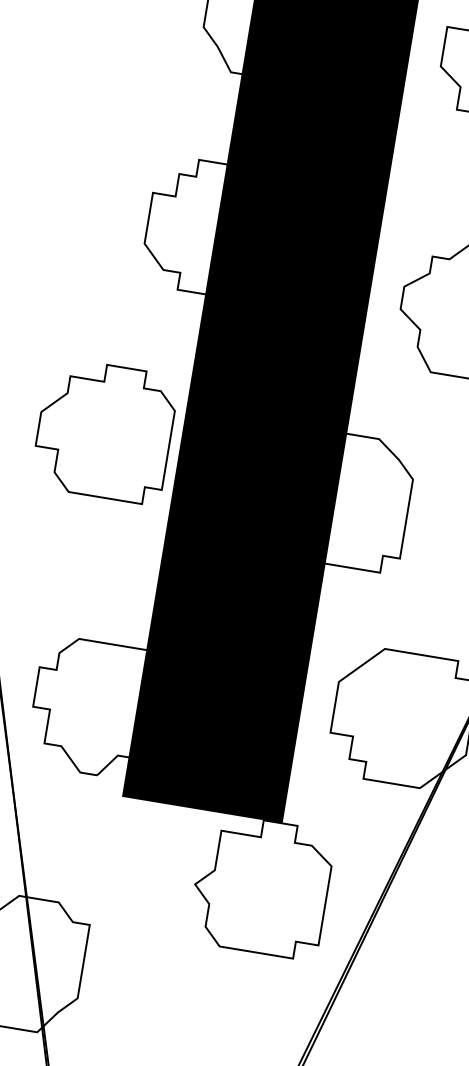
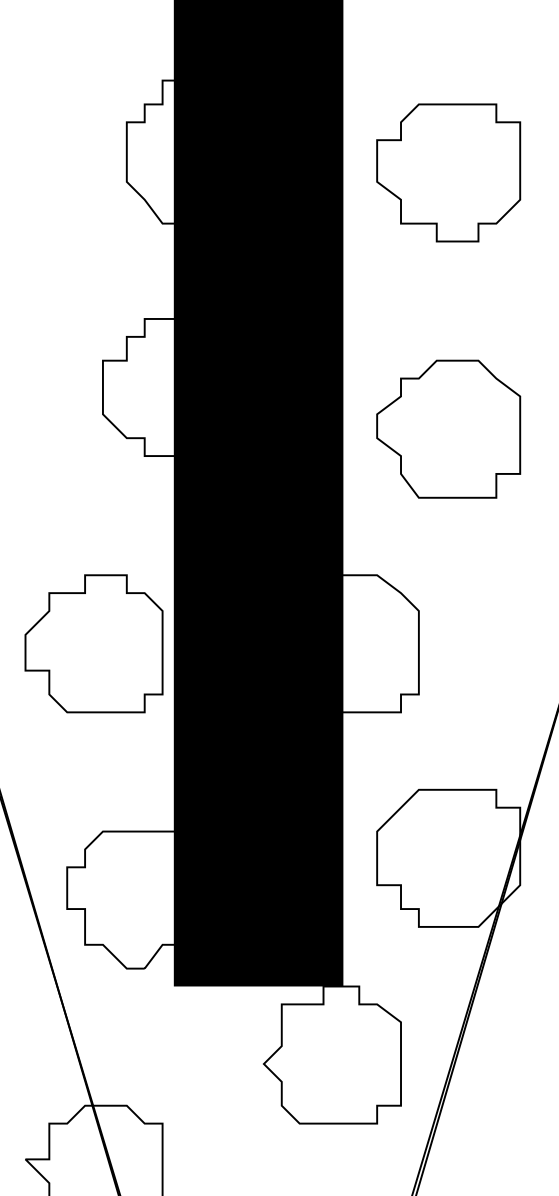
part: (104, 430) -> (93, 643), moved

